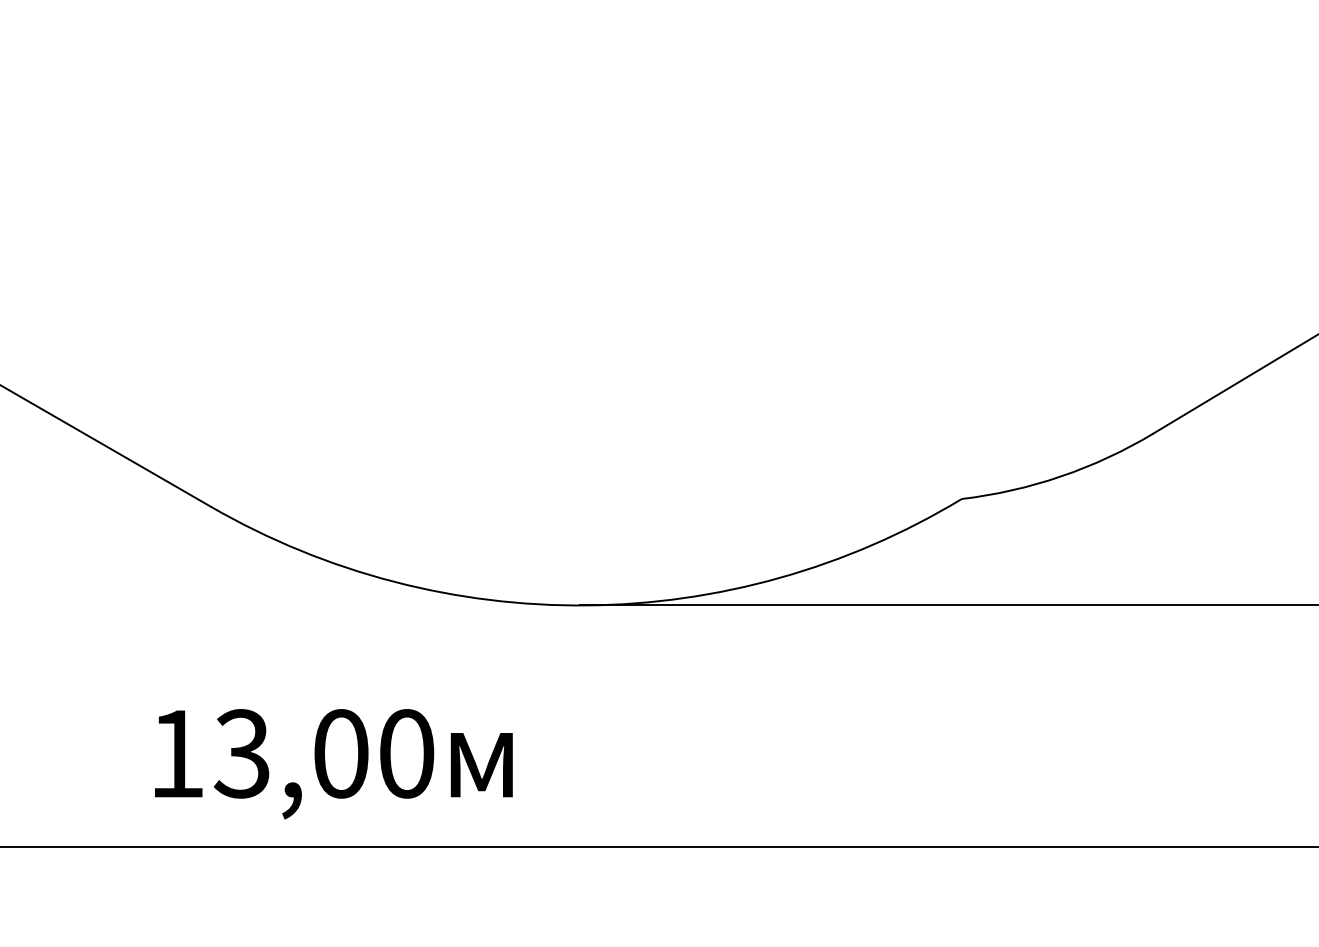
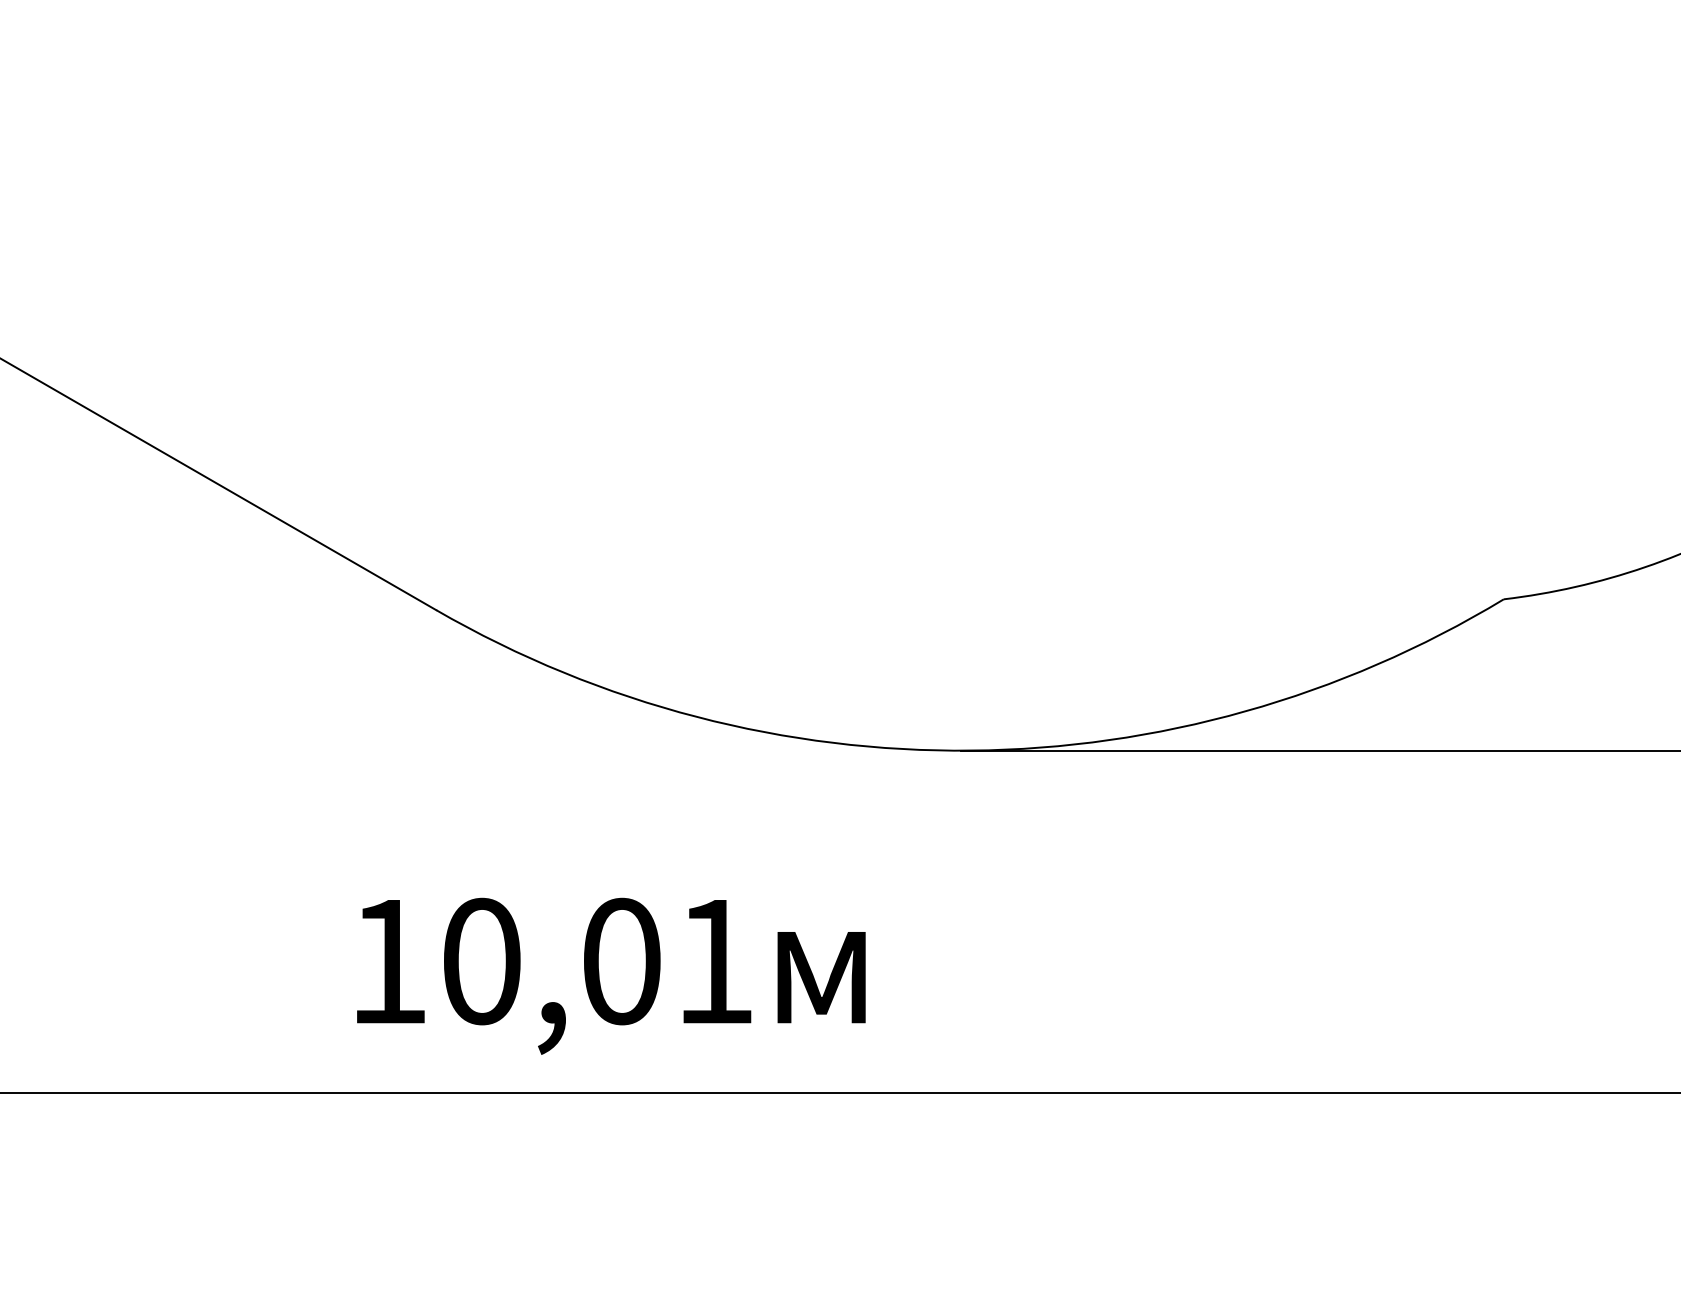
text: (323, 753) -> (596, 961), 13,00 -> 10,01

